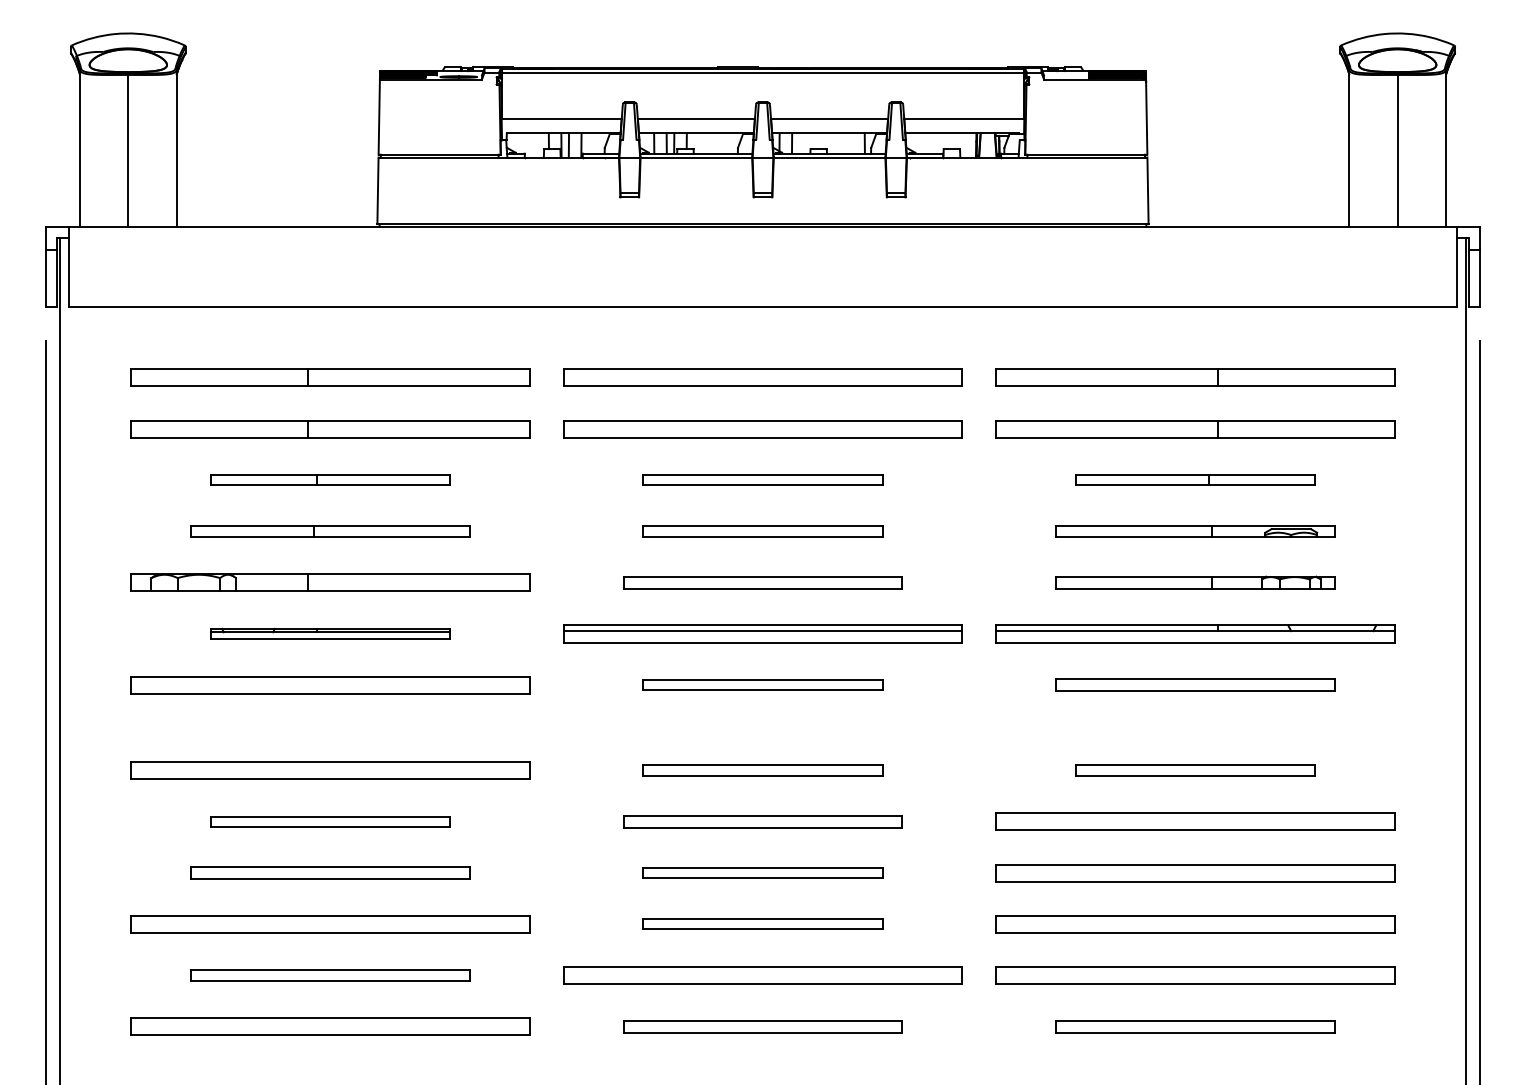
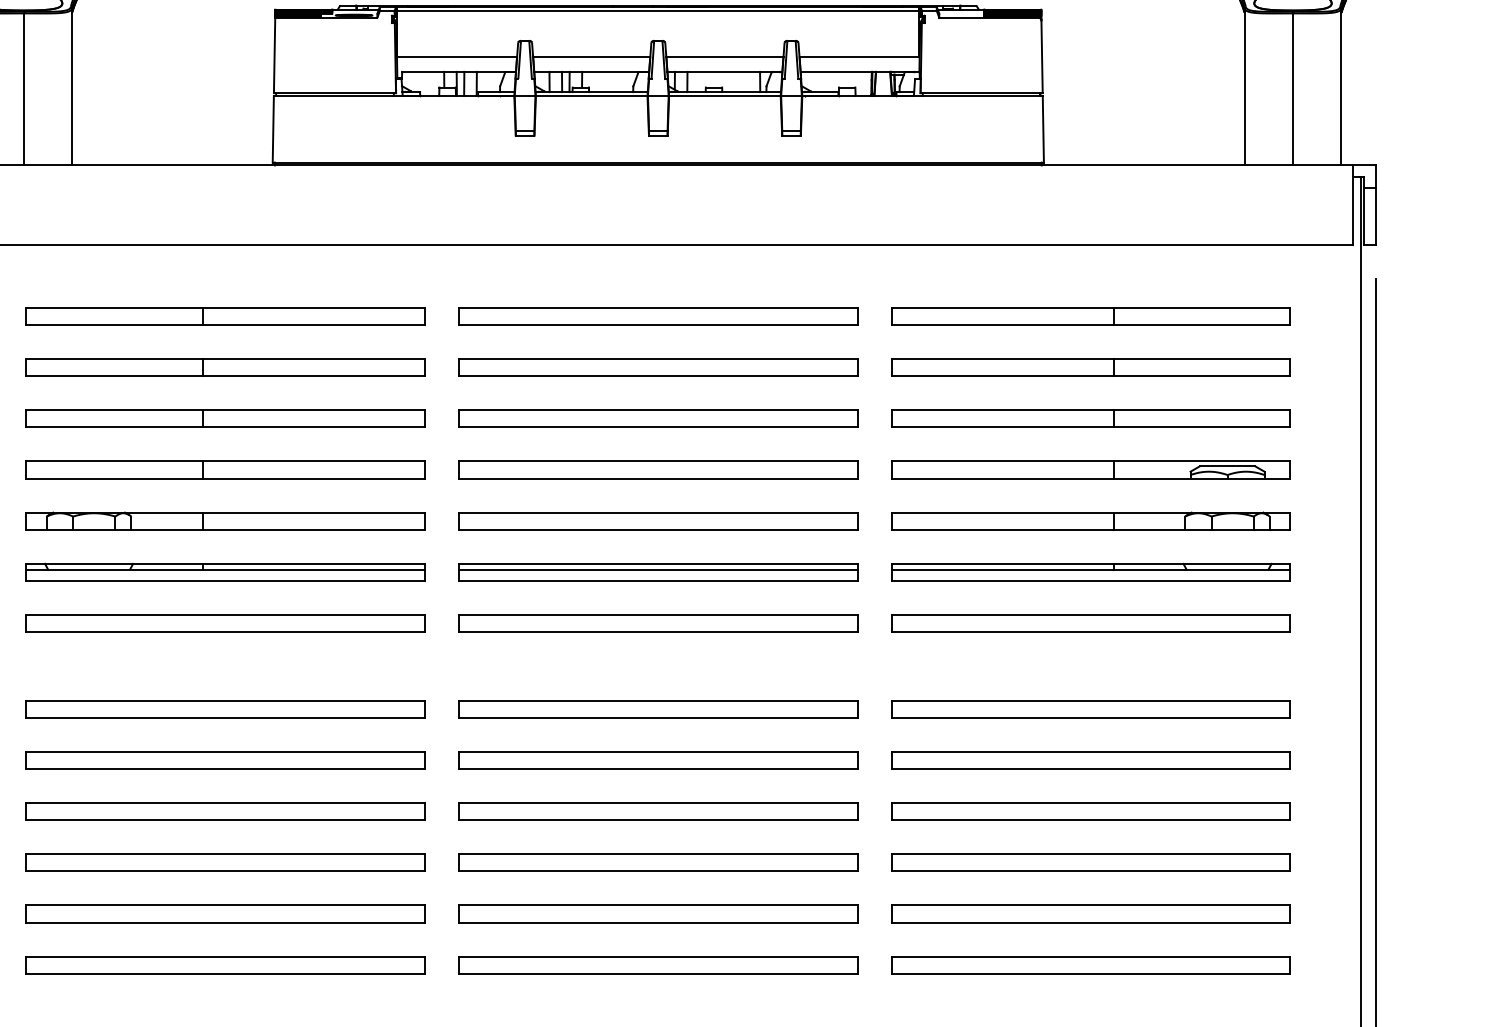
part: (330, 480) -> (225, 418), size x1.67
part: (762, 480) -> (657, 418), size x1.67
part: (1195, 480) -> (1090, 418), size x1.67
part: (330, 531) -> (225, 469), size x1.43
part: (762, 531) -> (657, 469), size x1.67
part: (1195, 531) -> (1090, 469), size x1.43
part: (762, 582) -> (657, 520), size x1.43
part: (1195, 582) -> (1090, 520), size x1.43
part: (330, 633) -> (225, 571), size x1.67
part: (762, 685) -> (657, 623), size x1.67
part: (1195, 685) -> (1090, 623), size x1.43
part: (762, 770) -> (657, 708), size x1.67
part: (1195, 770) -> (1090, 708), size x1.67
part: (330, 821) -> (225, 759), size x1.67
part: (762, 821) -> (657, 759), size x1.43
part: (330, 873) -> (225, 811), size x1.43
part: (762, 873) -> (657, 811), size x1.67
part: (762, 924) -> (657, 862), size x1.67
part: (330, 975) -> (225, 913), size x1.43
part: (762, 1026) -> (657, 964), size x1.43
part: (1195, 1026) -> (1090, 964), size x1.43

